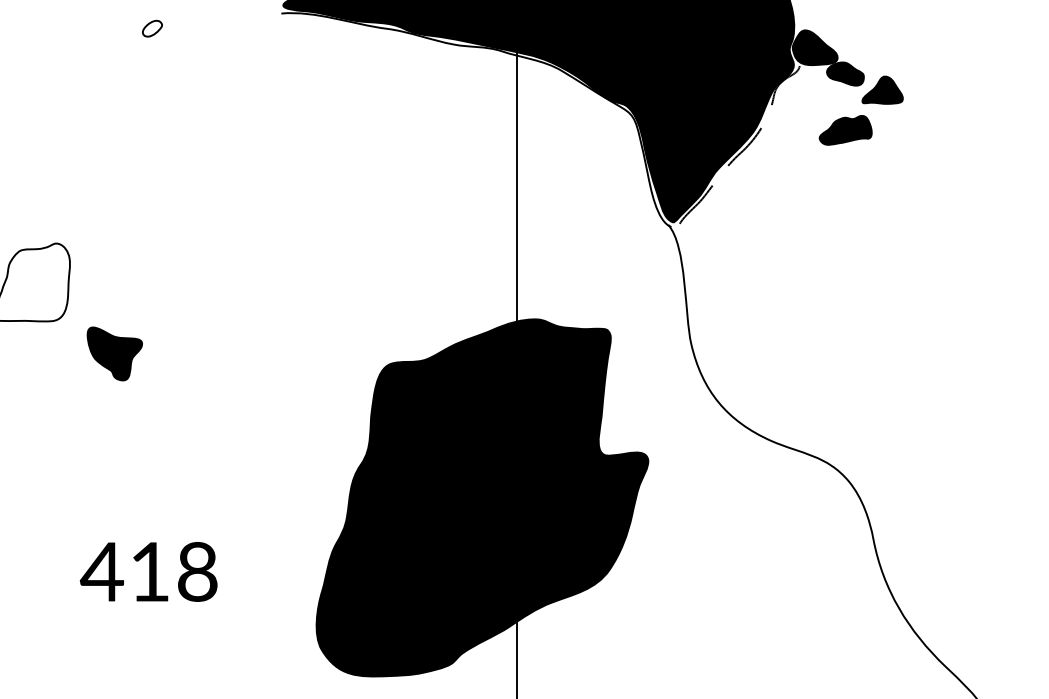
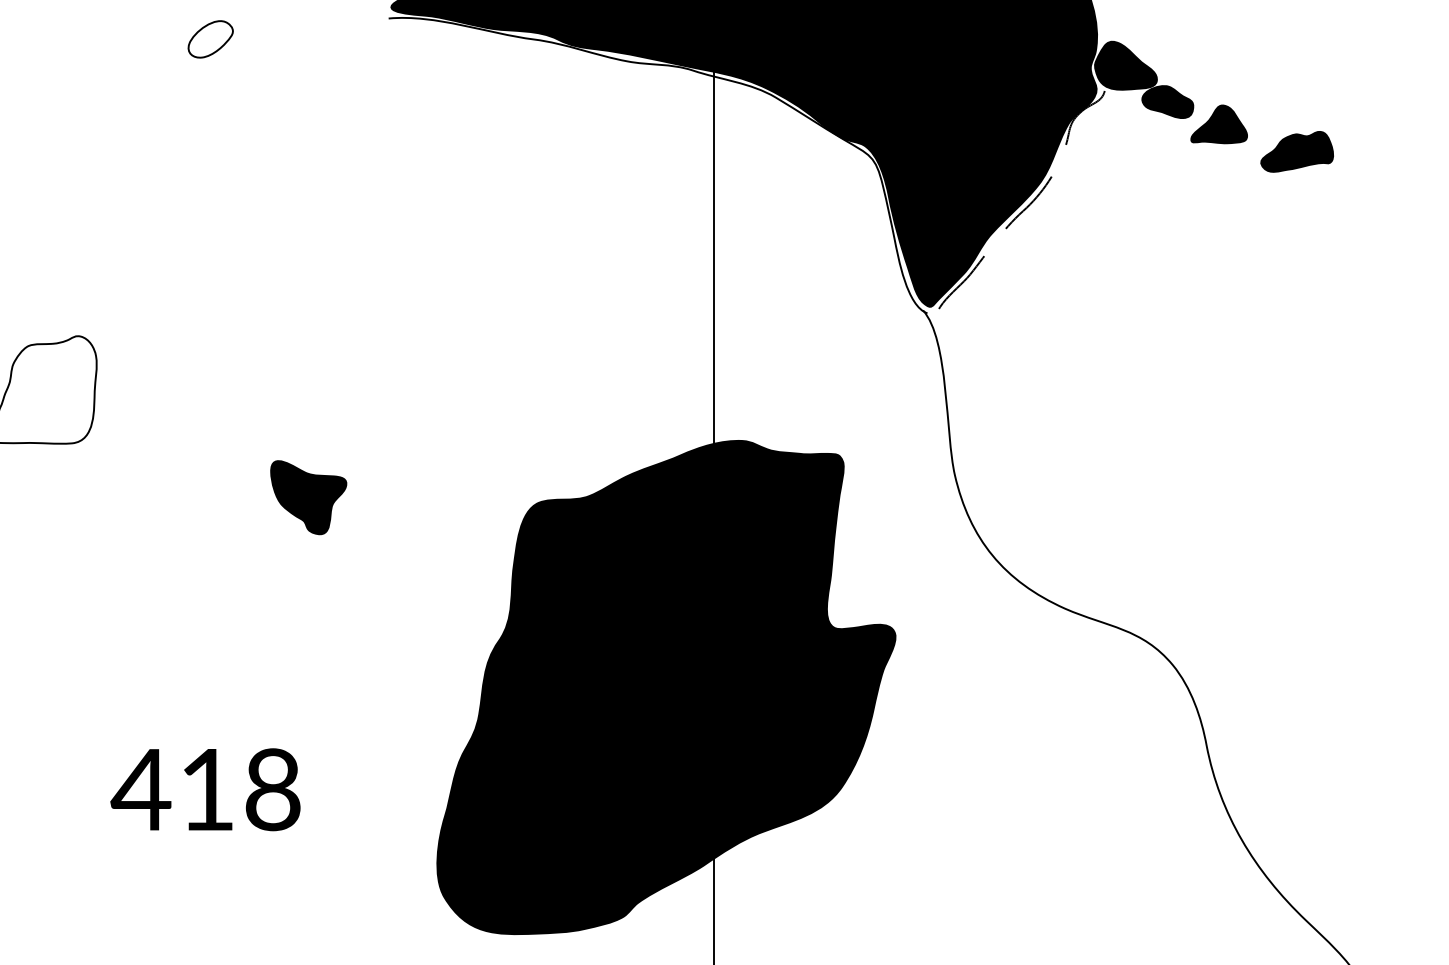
part: (152, 28) -> (210, 39), size x1.67
part: (845, 130) -> (1296, 151), moved
part: (114, 353) -> (308, 497), moved

